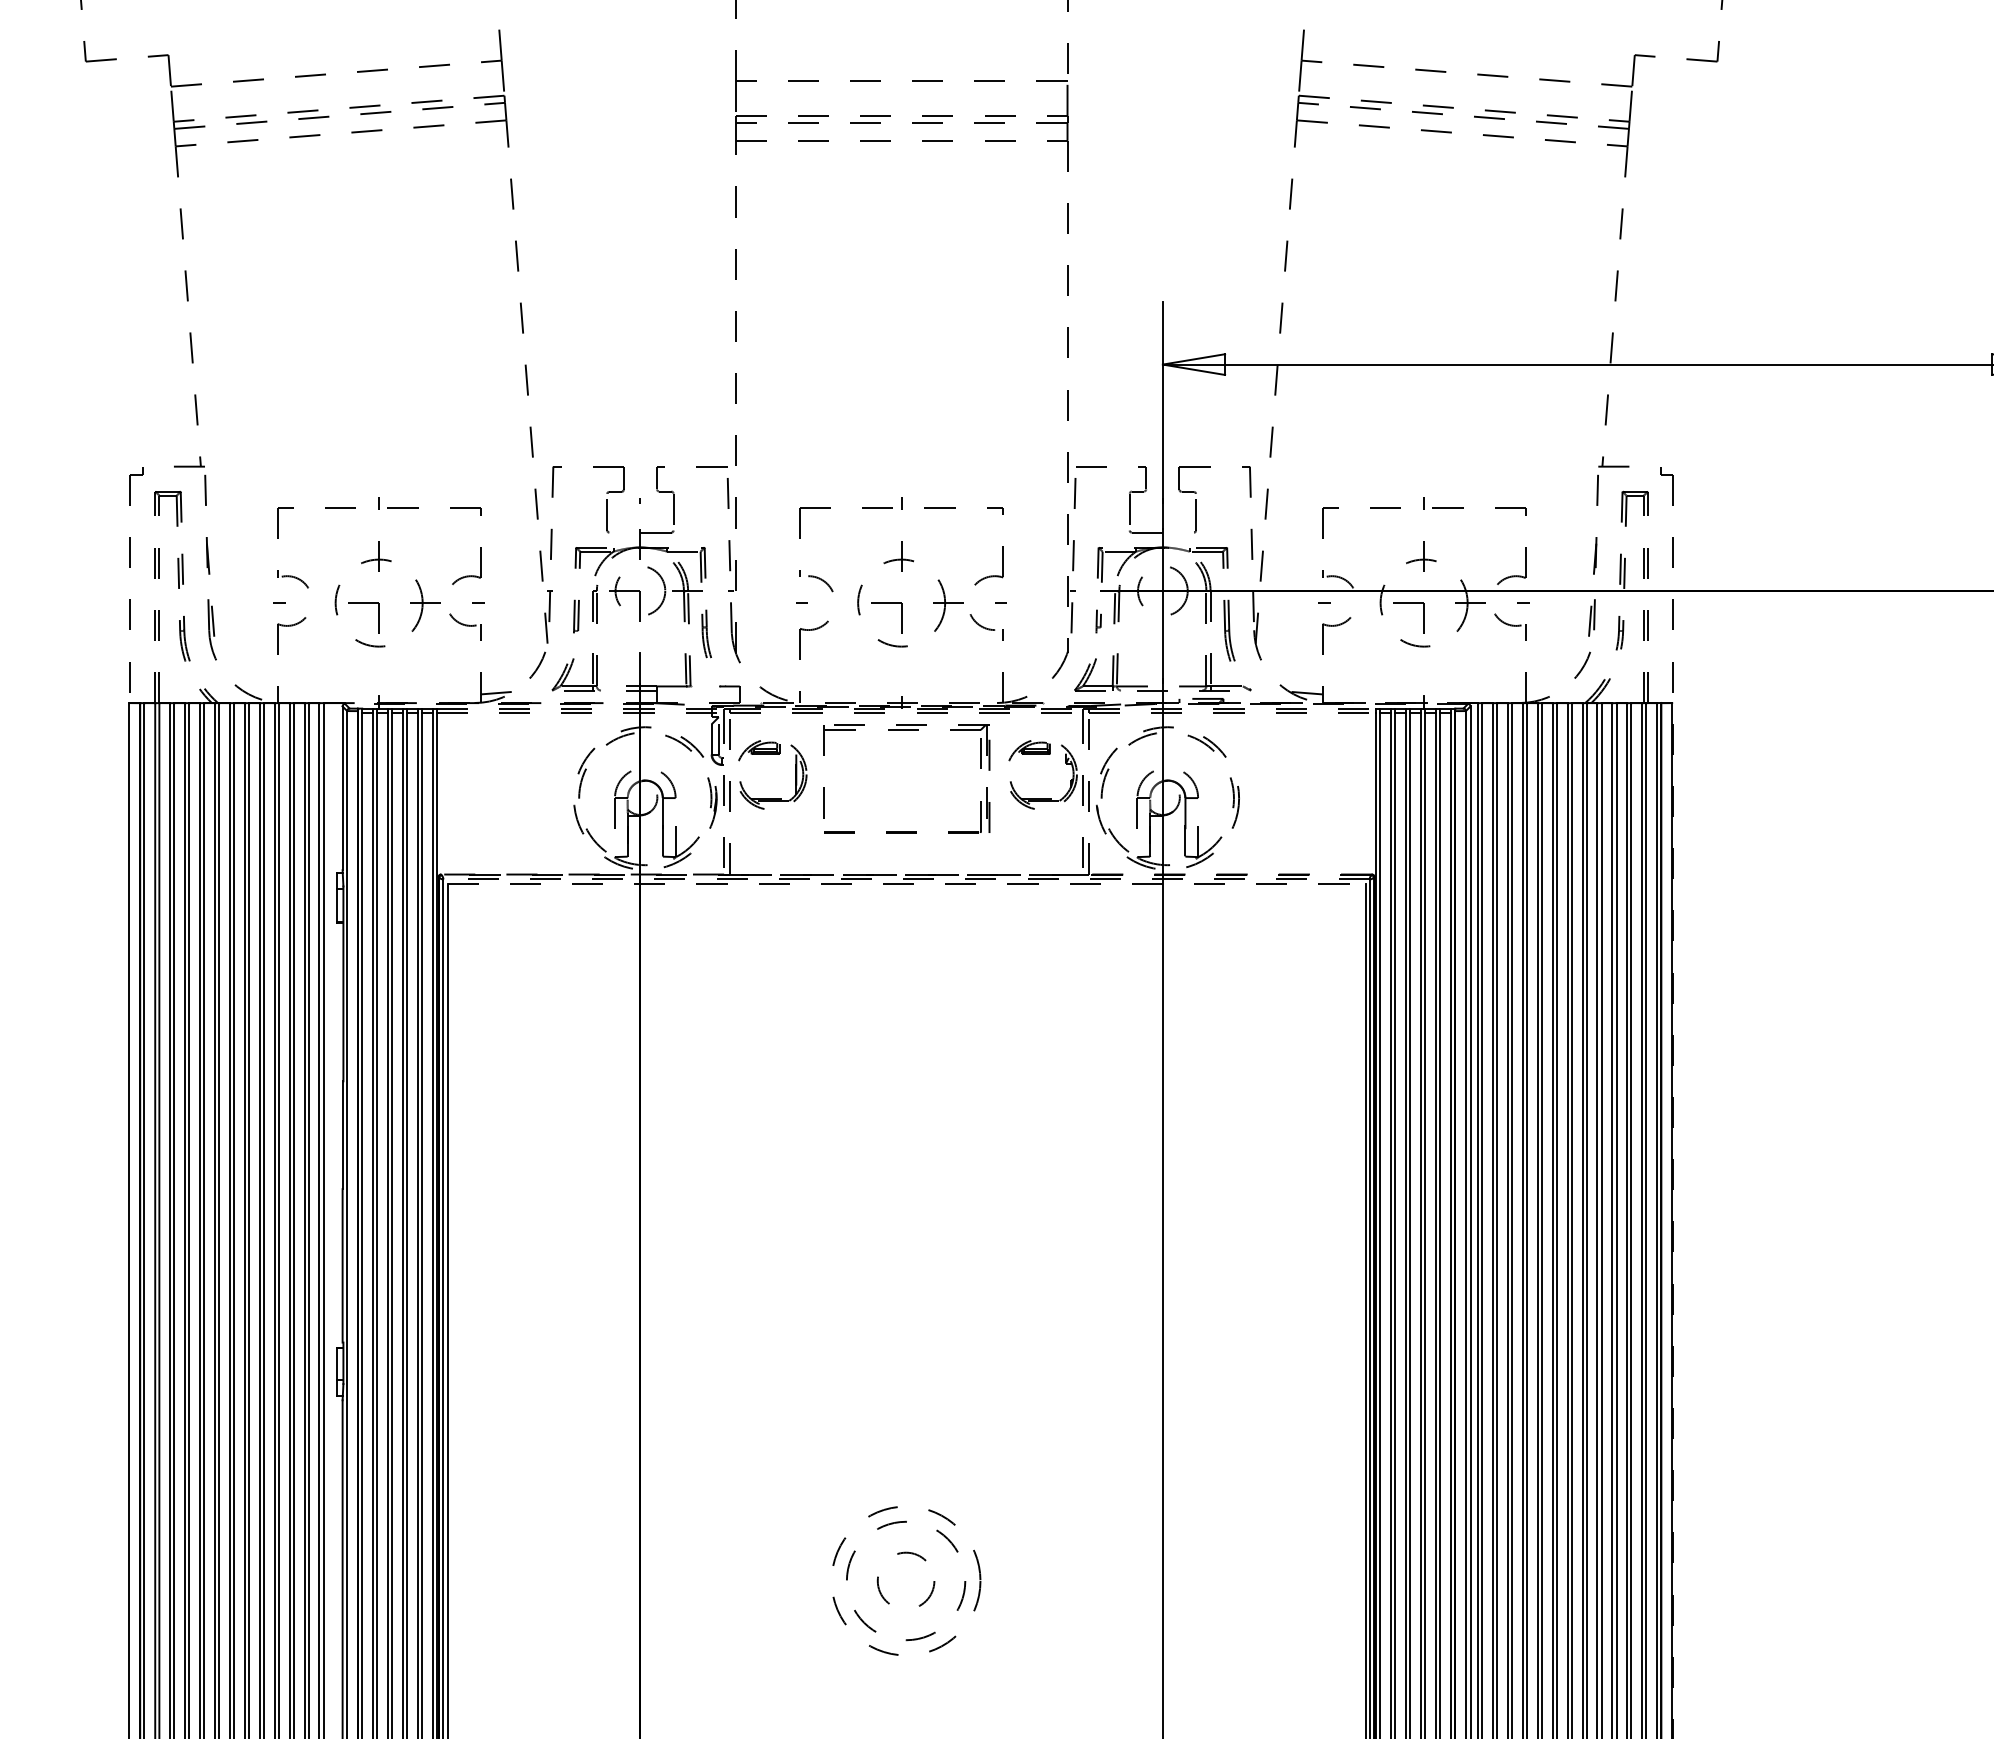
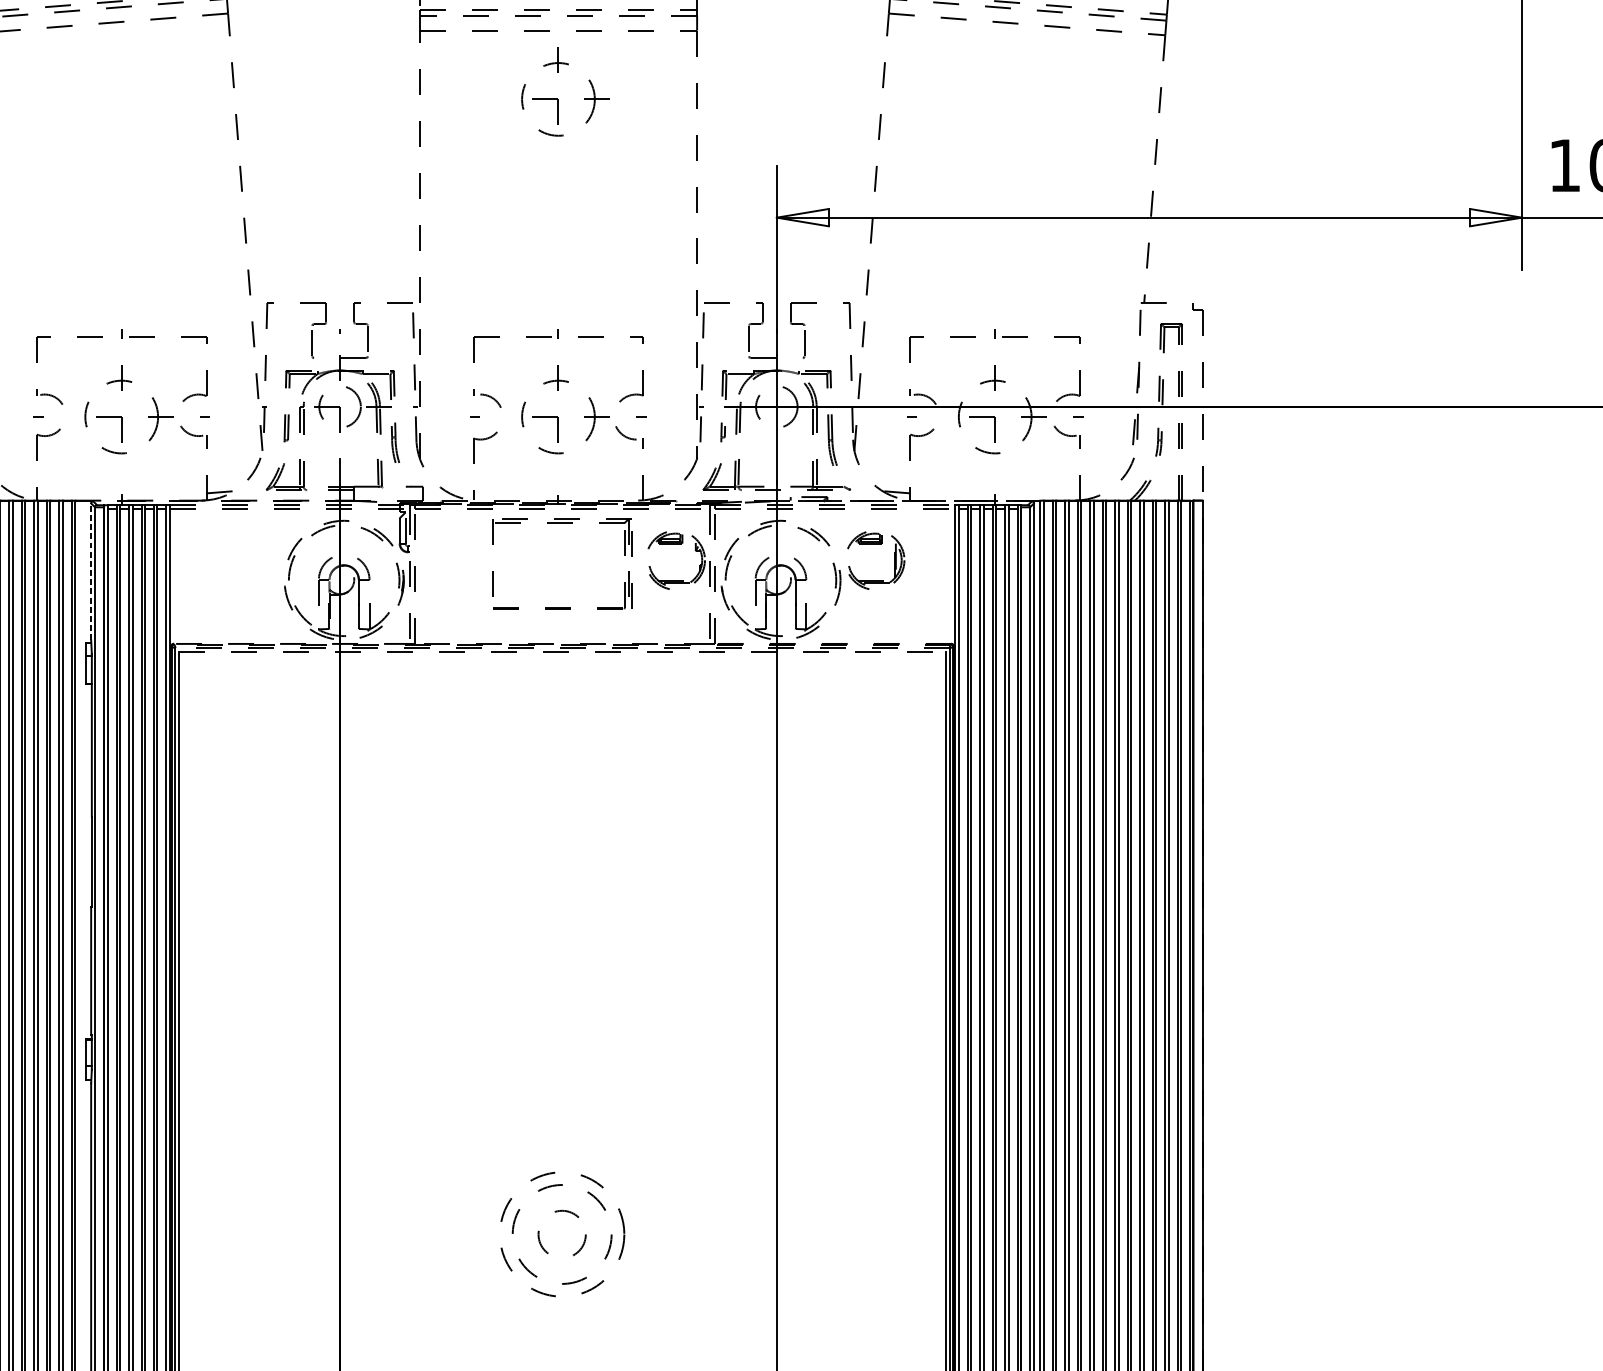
part: (901, 222) -> (558, 98), added
part: (772, 754) -> (875, 543), moved
line: (342, 788) -> (91, 572), solid -> dashed

